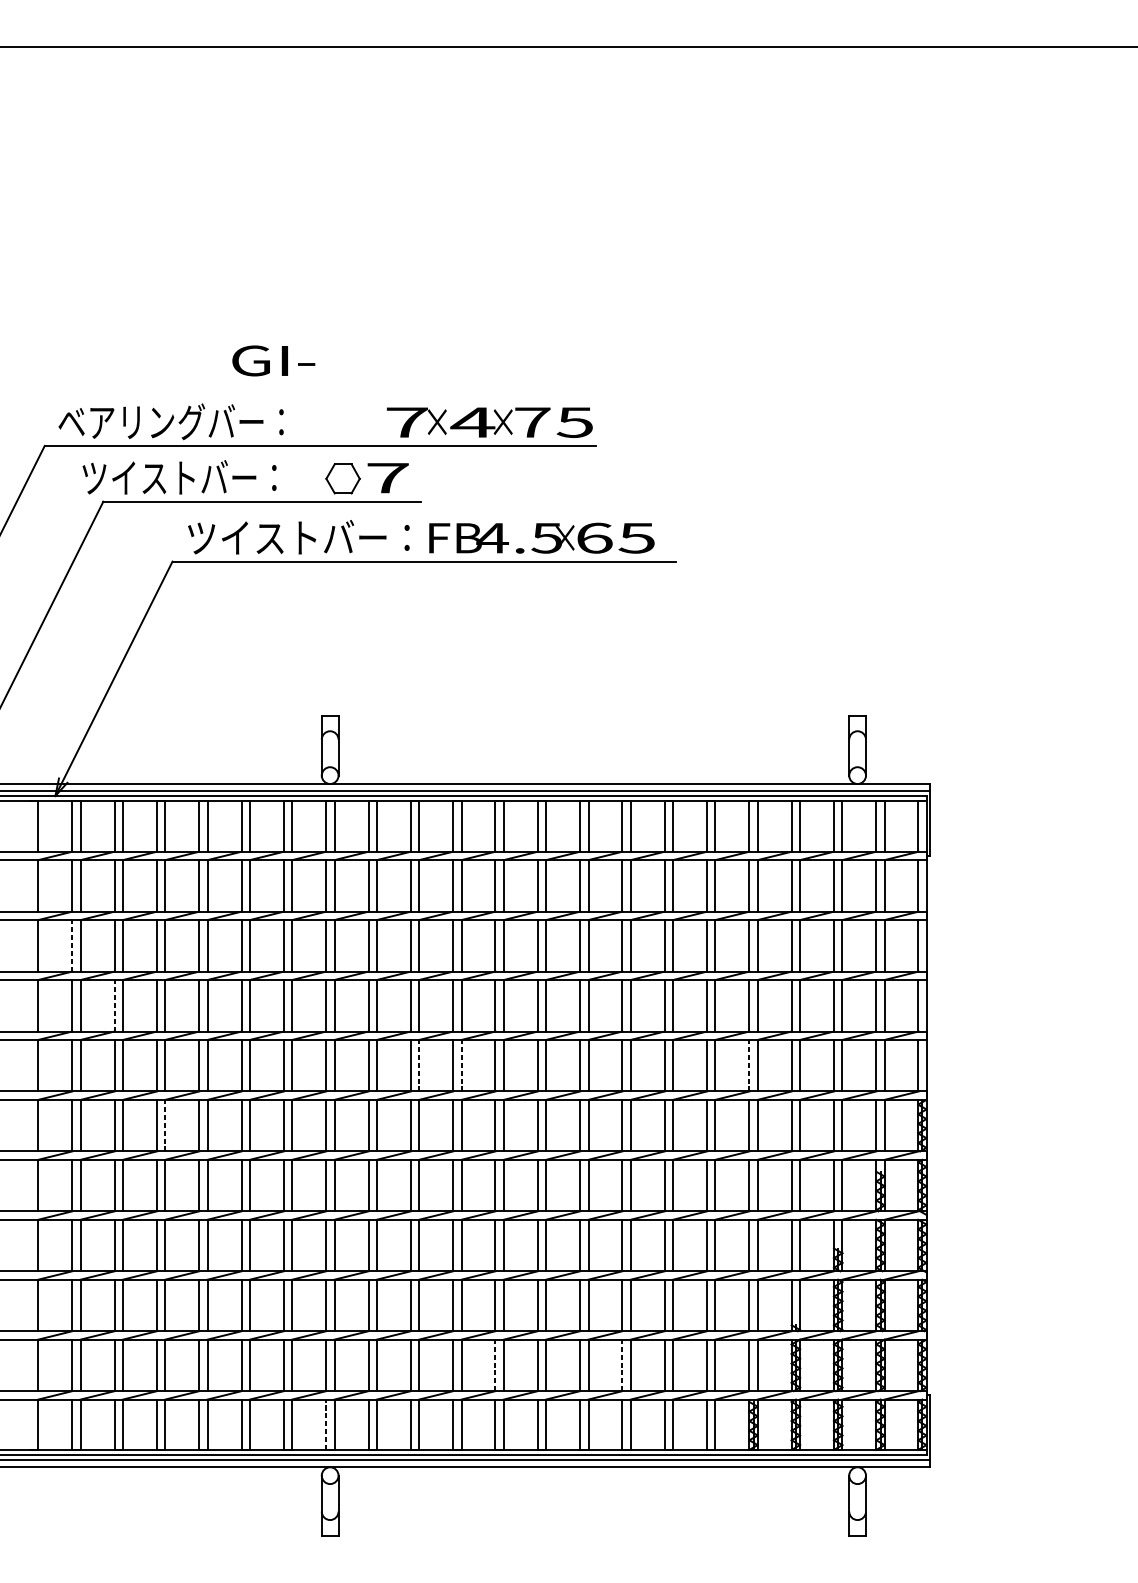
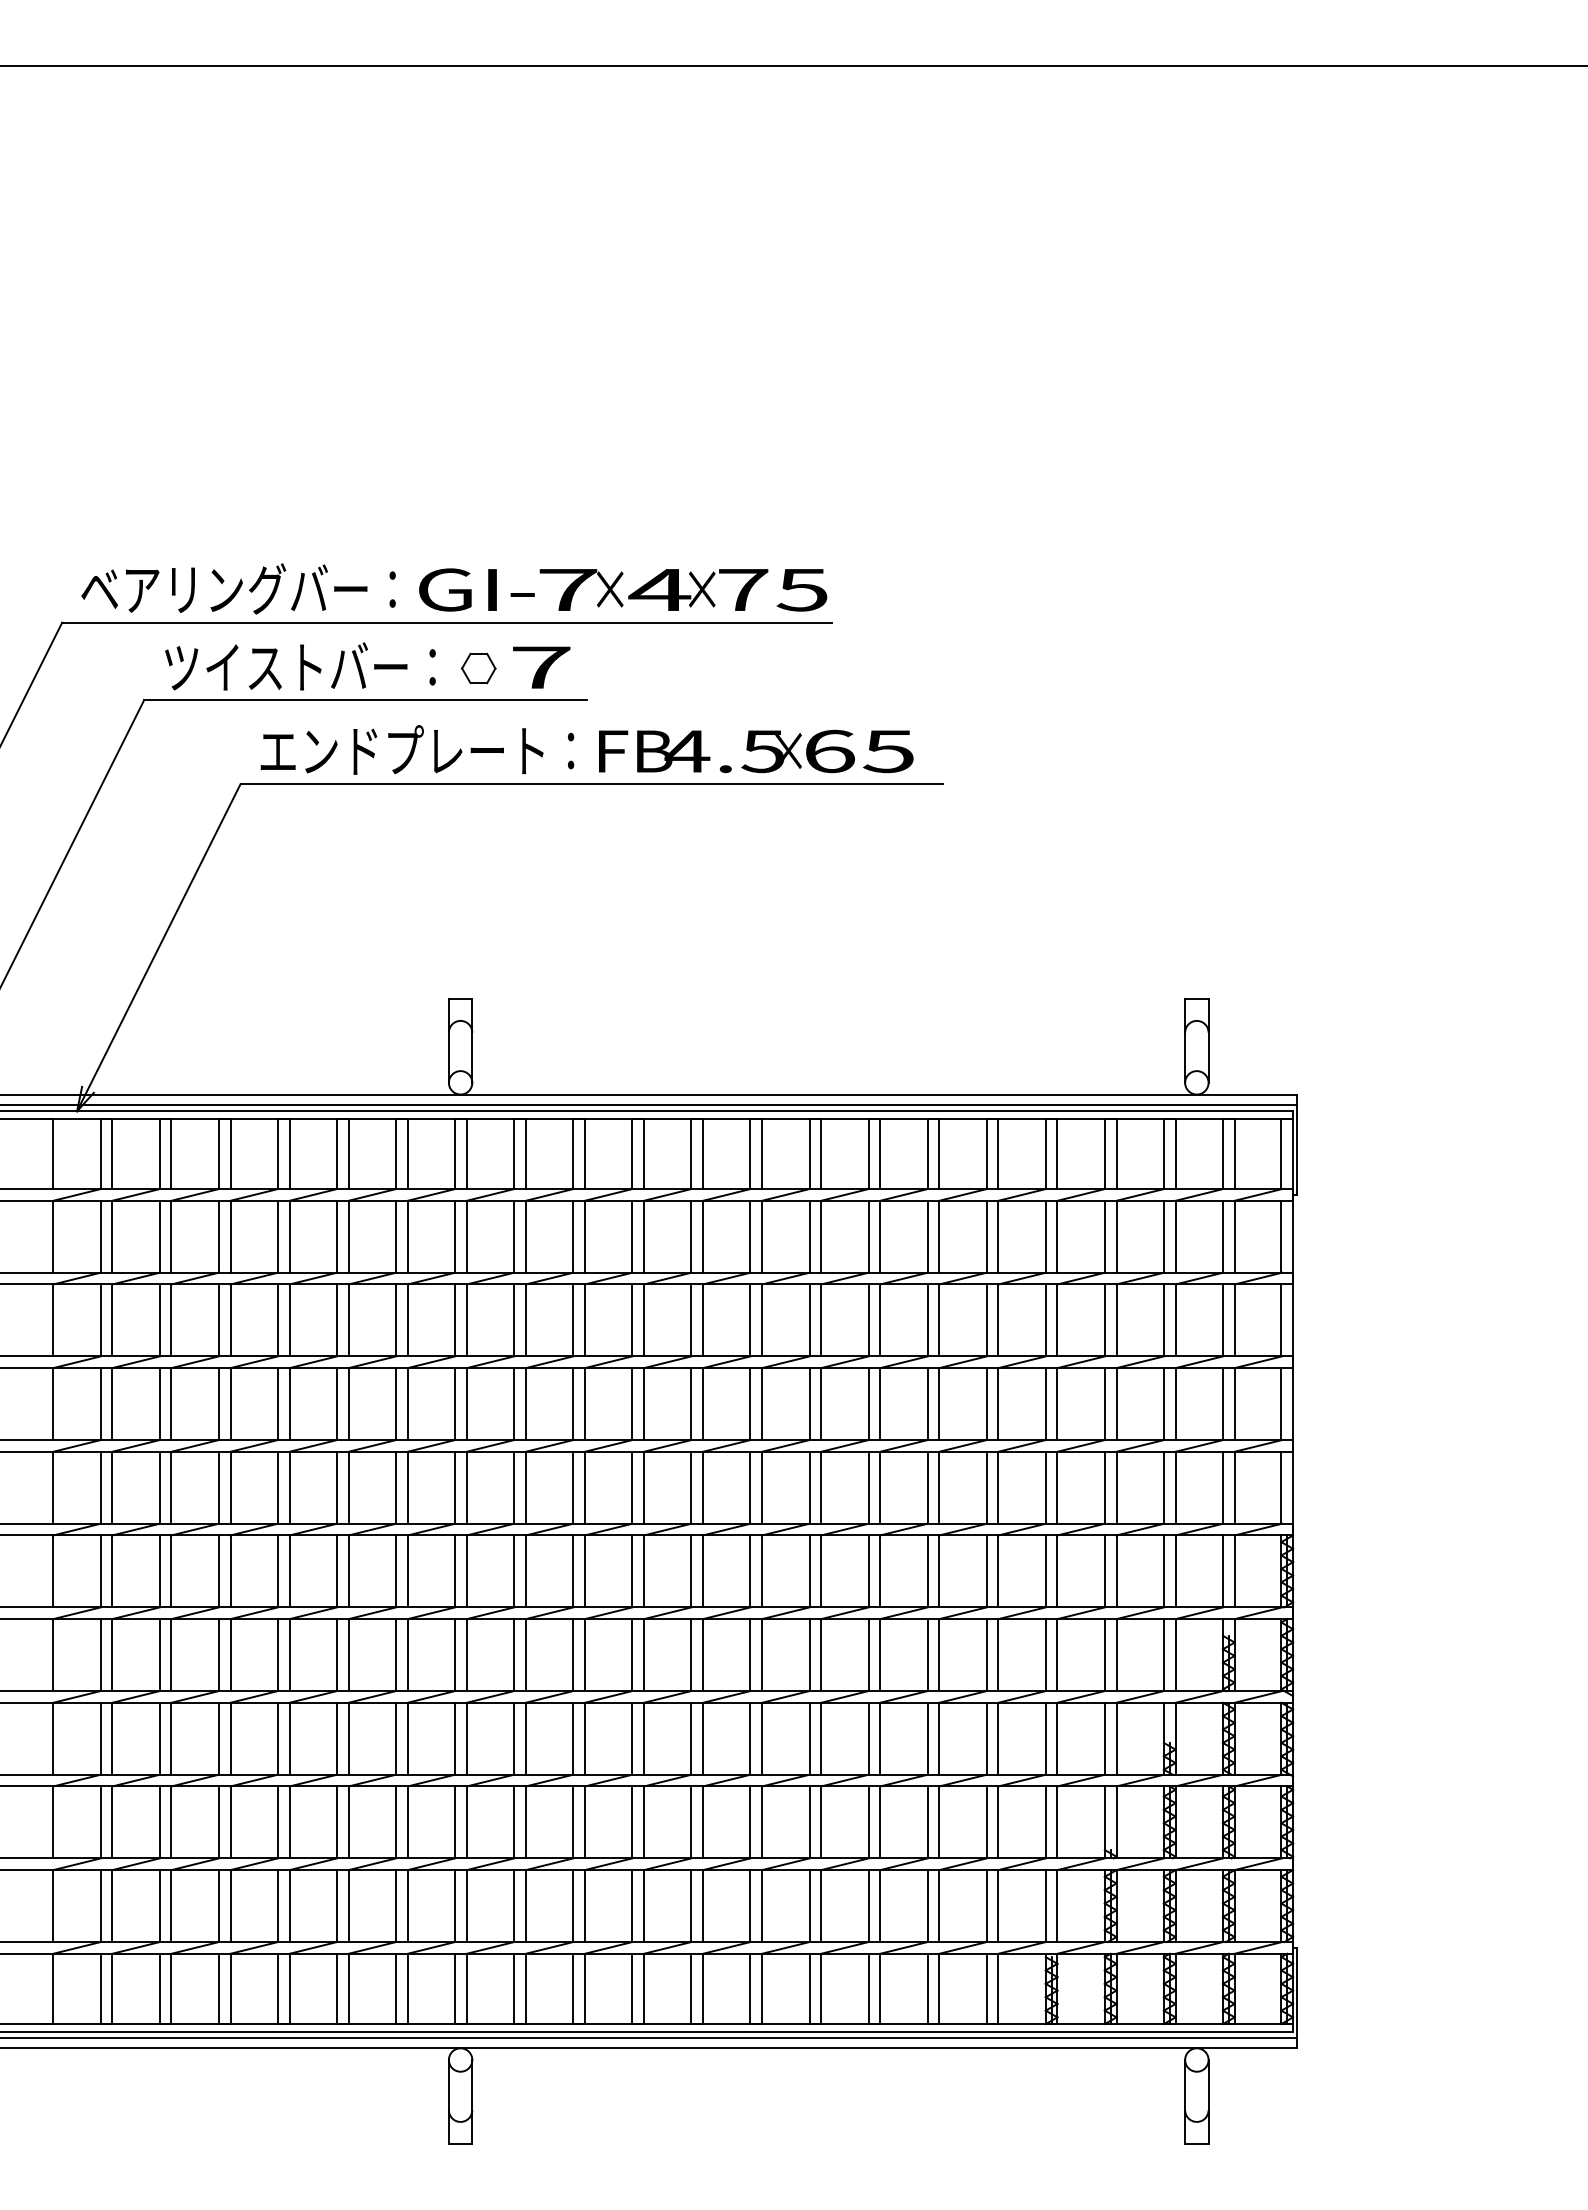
text: (273, 360) -> (476, 589), moved
text: (179, 477) -> (300, 666), moved
part: (342, 478) -> (478, 668), size x0.71
text: (299, 536) -> (417, 749), ツイストバー： -> エンドプレート：
line: (72, 945) -> (100, 1320), dashed -> solid
line: (114, 1006) -> (159, 1404), dashed -> solid
line: (418, 1065) -> (584, 1487), dashed -> solid
line: (461, 1065) -> (644, 1487), dashed -> solid
line: (749, 1065) -> (1045, 1487), dashed -> solid
line: (165, 1125) -> (230, 1571), dashed -> solid
line: (495, 1365) -> (691, 1906), dashed -> solid
line: (622, 1365) -> (868, 1906), dashed -> solid
line: (326, 1424) -> (455, 1988), dashed -> solid

